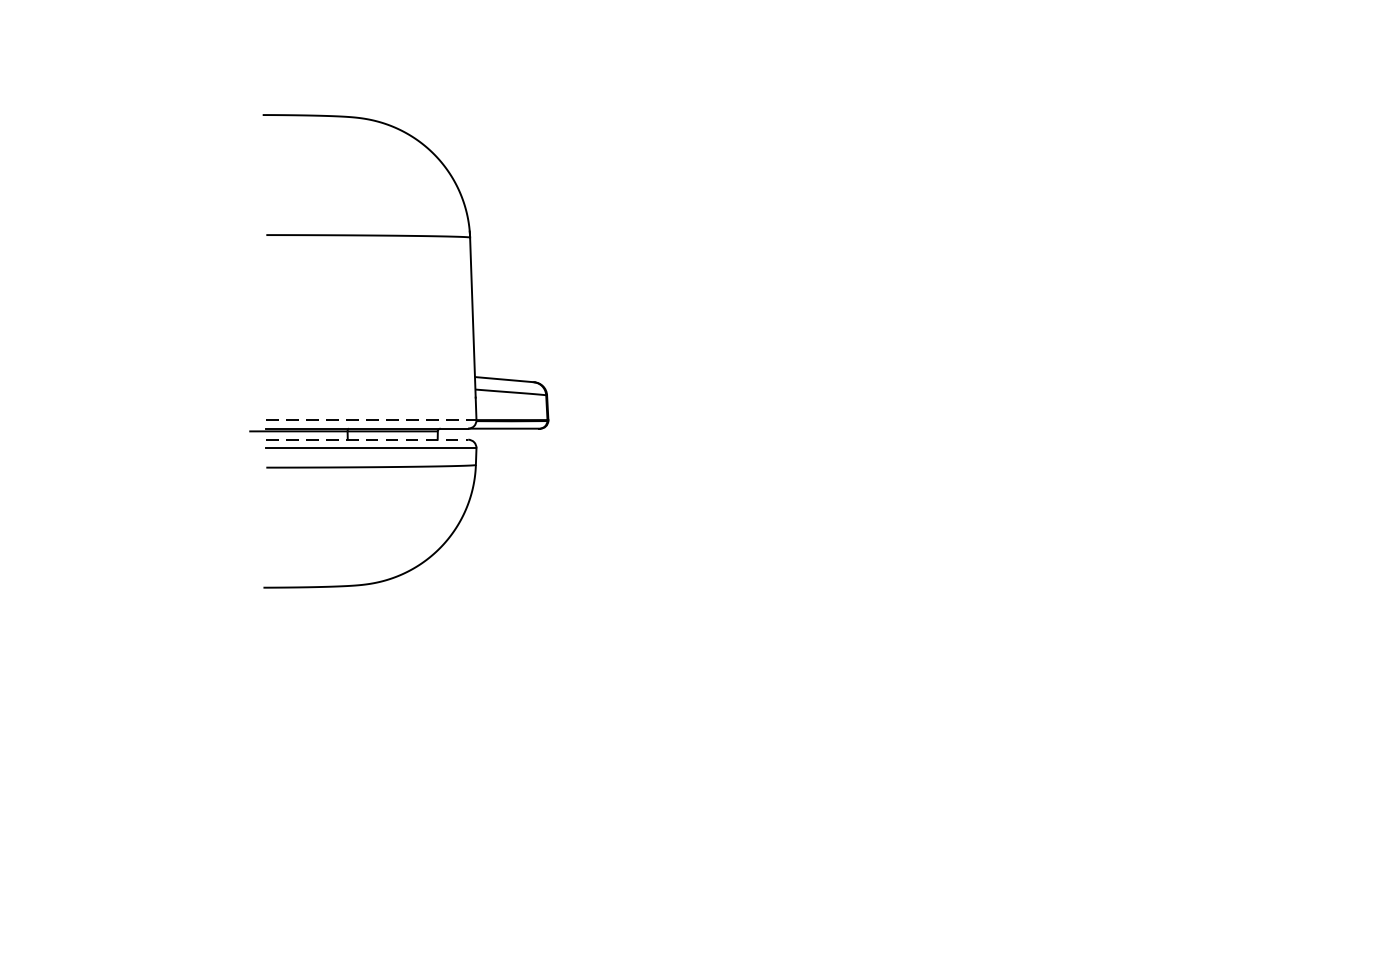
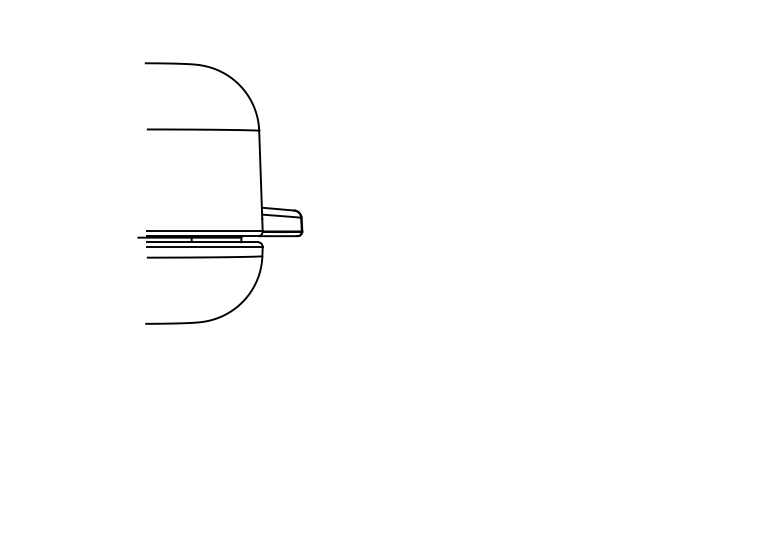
line: (370, 420) -> (204, 231), dashed -> solid
line: (367, 440) -> (202, 242), dashed -> solid

